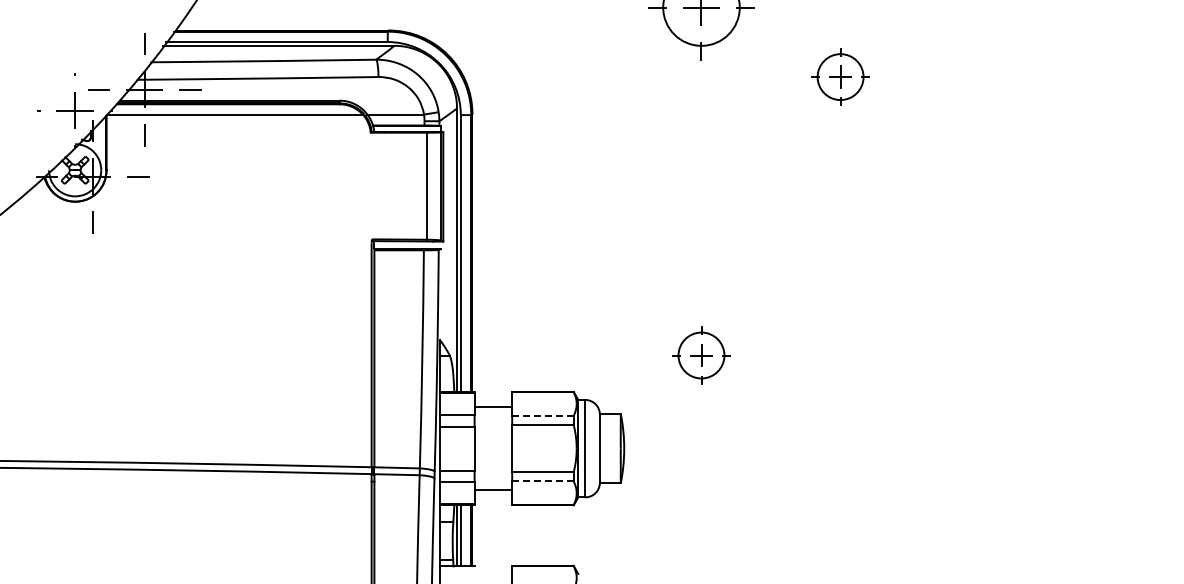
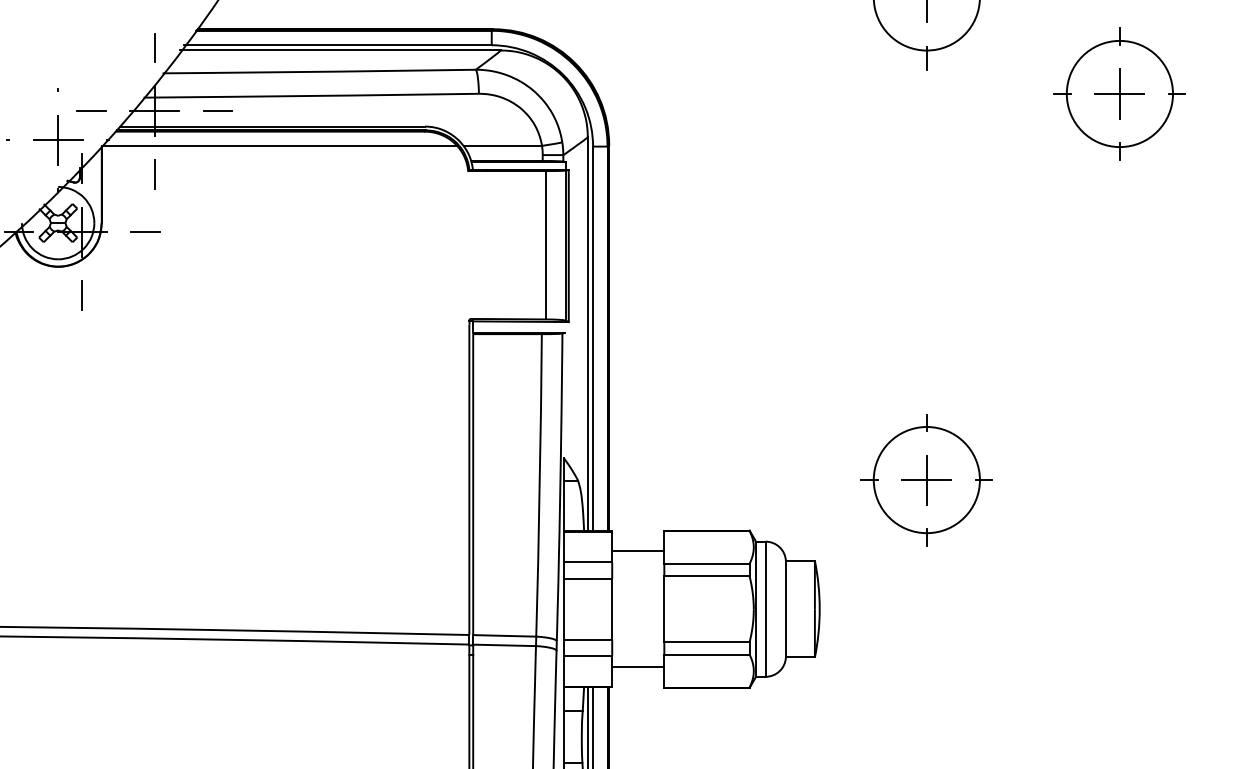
part: (840, 76) -> (1119, 93), size x1.67
part: (701, 355) -> (926, 480), size x1.67
line: (542, 415) -> (706, 563), dashed -> solid
line: (542, 481) -> (706, 654), dashed -> solid

